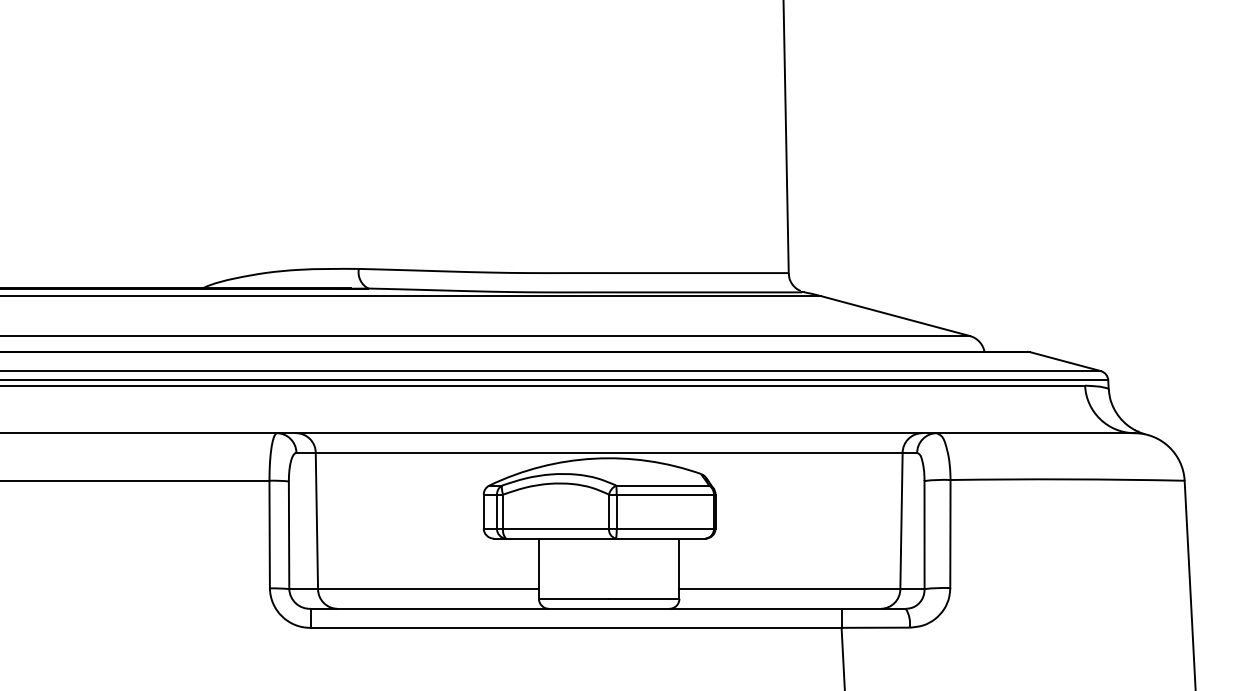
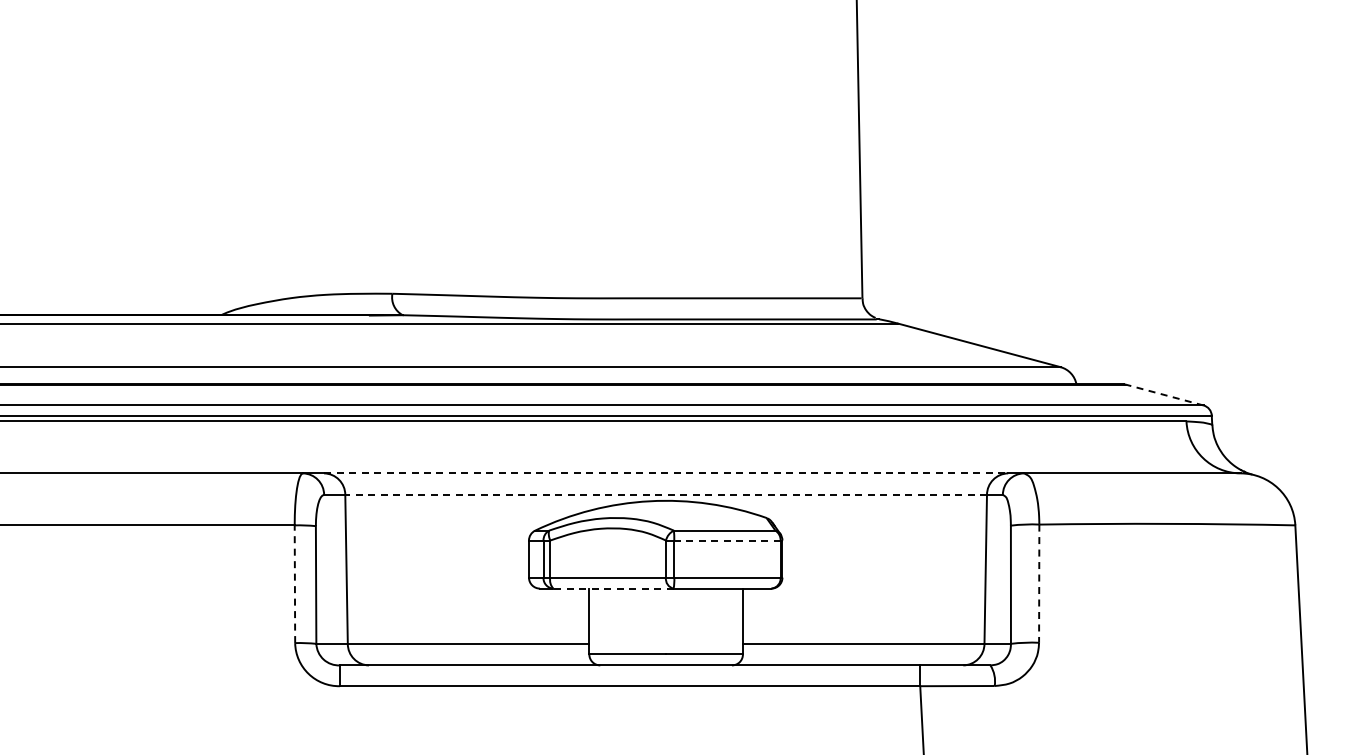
line: (1065, 361) -> (1165, 395), solid -> dashed
line: (609, 433) -> (666, 473), solid -> dashed
line: (609, 452) -> (666, 494), solid -> dashed
line: (664, 494) -> (726, 540), solid -> dashed
line: (269, 534) -> (294, 584), solid -> dashed
line: (950, 534) -> (1039, 584), solid -> dashed
line: (560, 538) -> (612, 588), solid -> dashed

